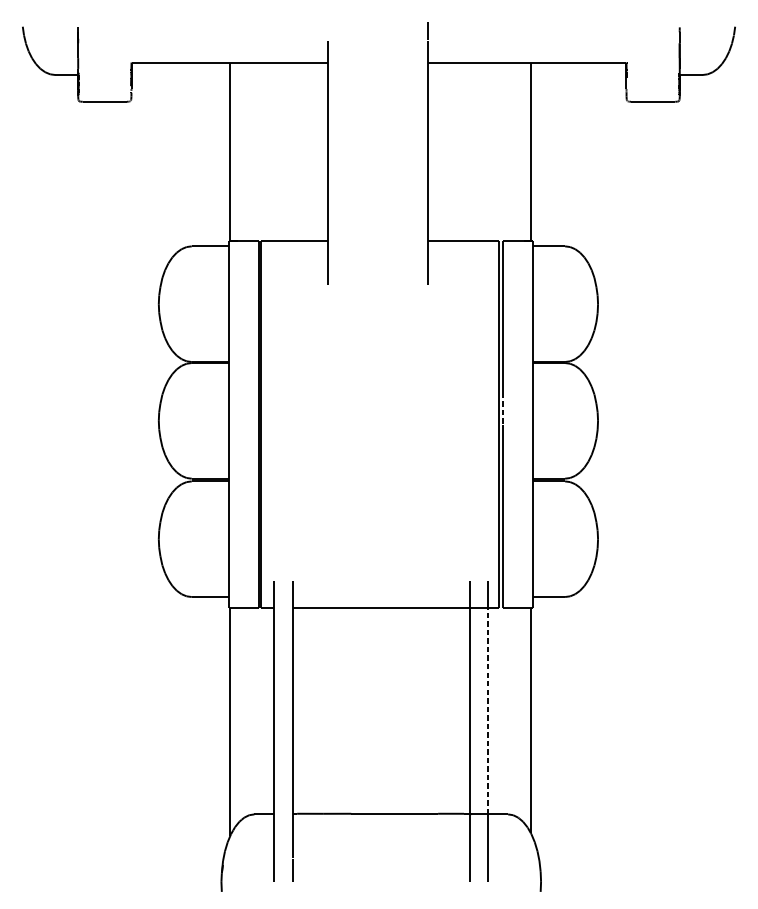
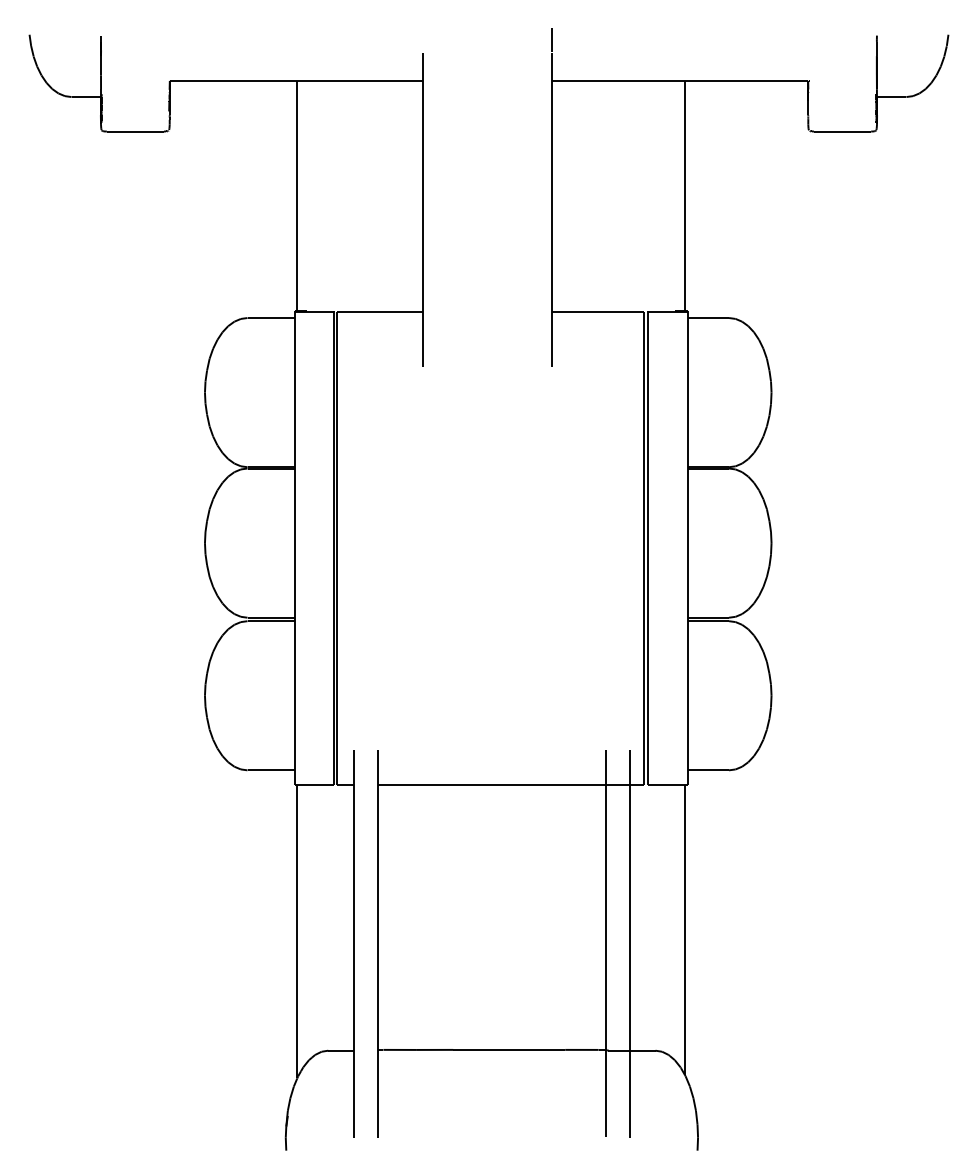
line: (502, 408) -> (648, 527), dashed -> solid
line: (487, 711) -> (629, 917), dashed -> solid

